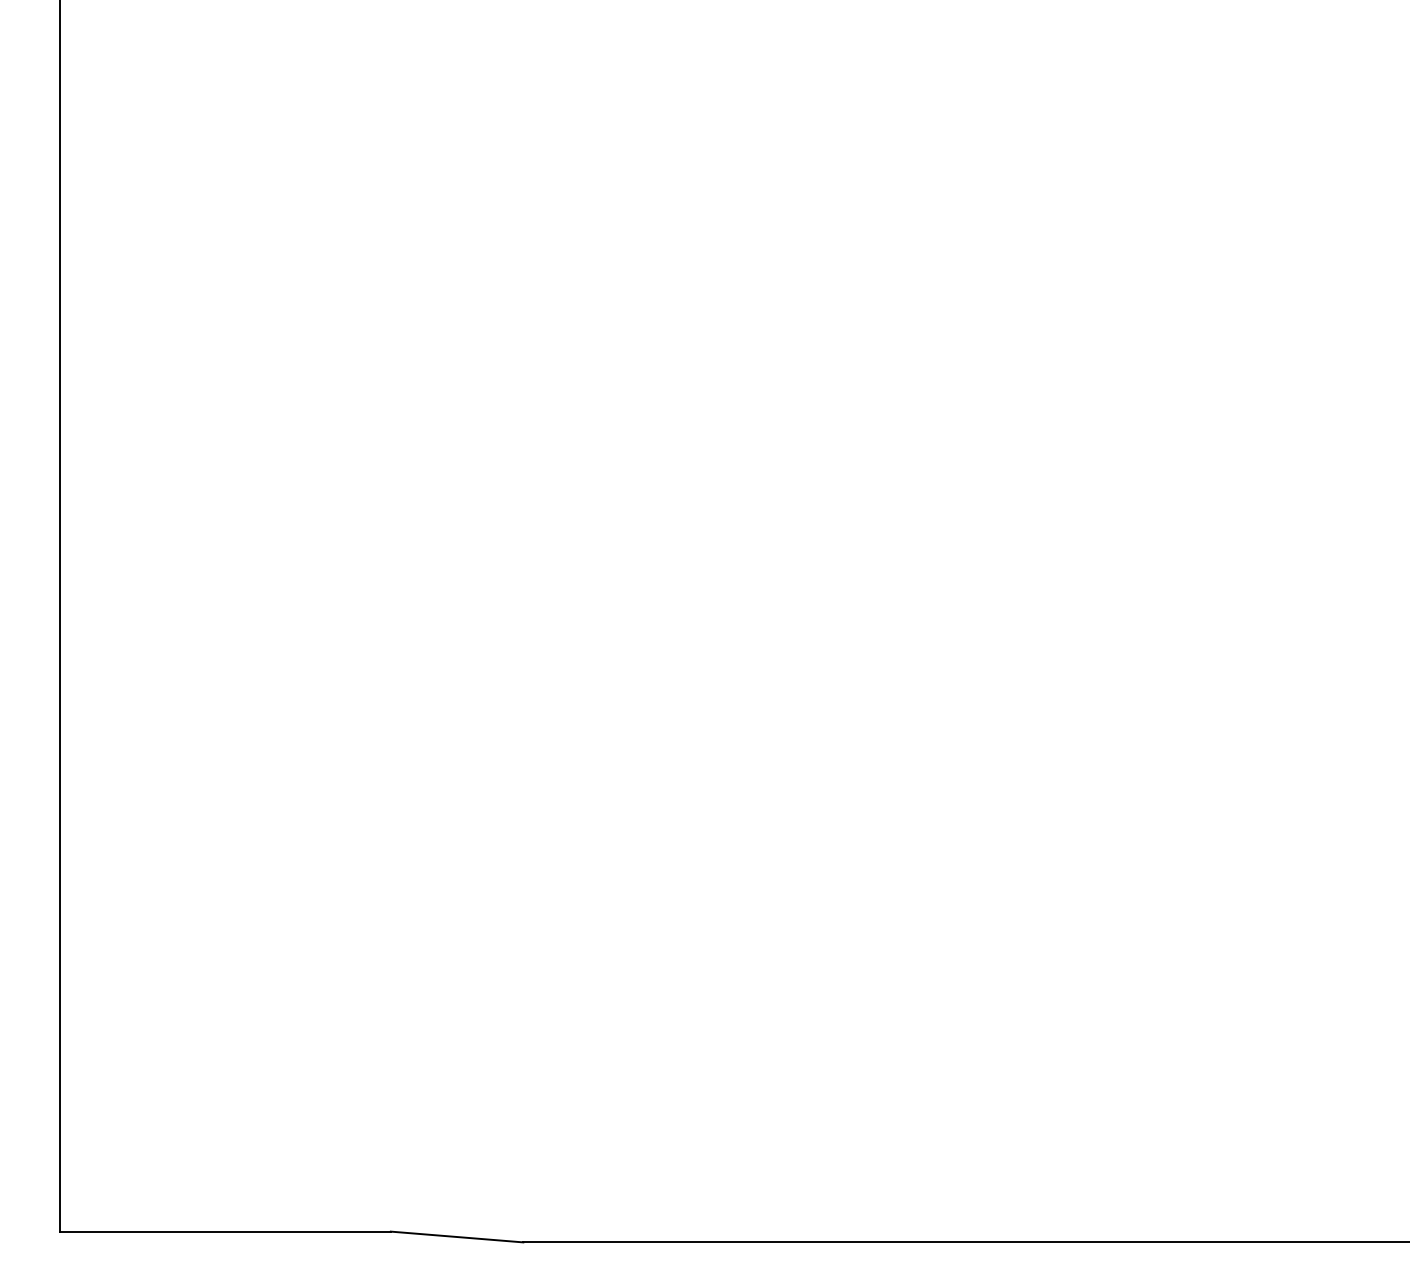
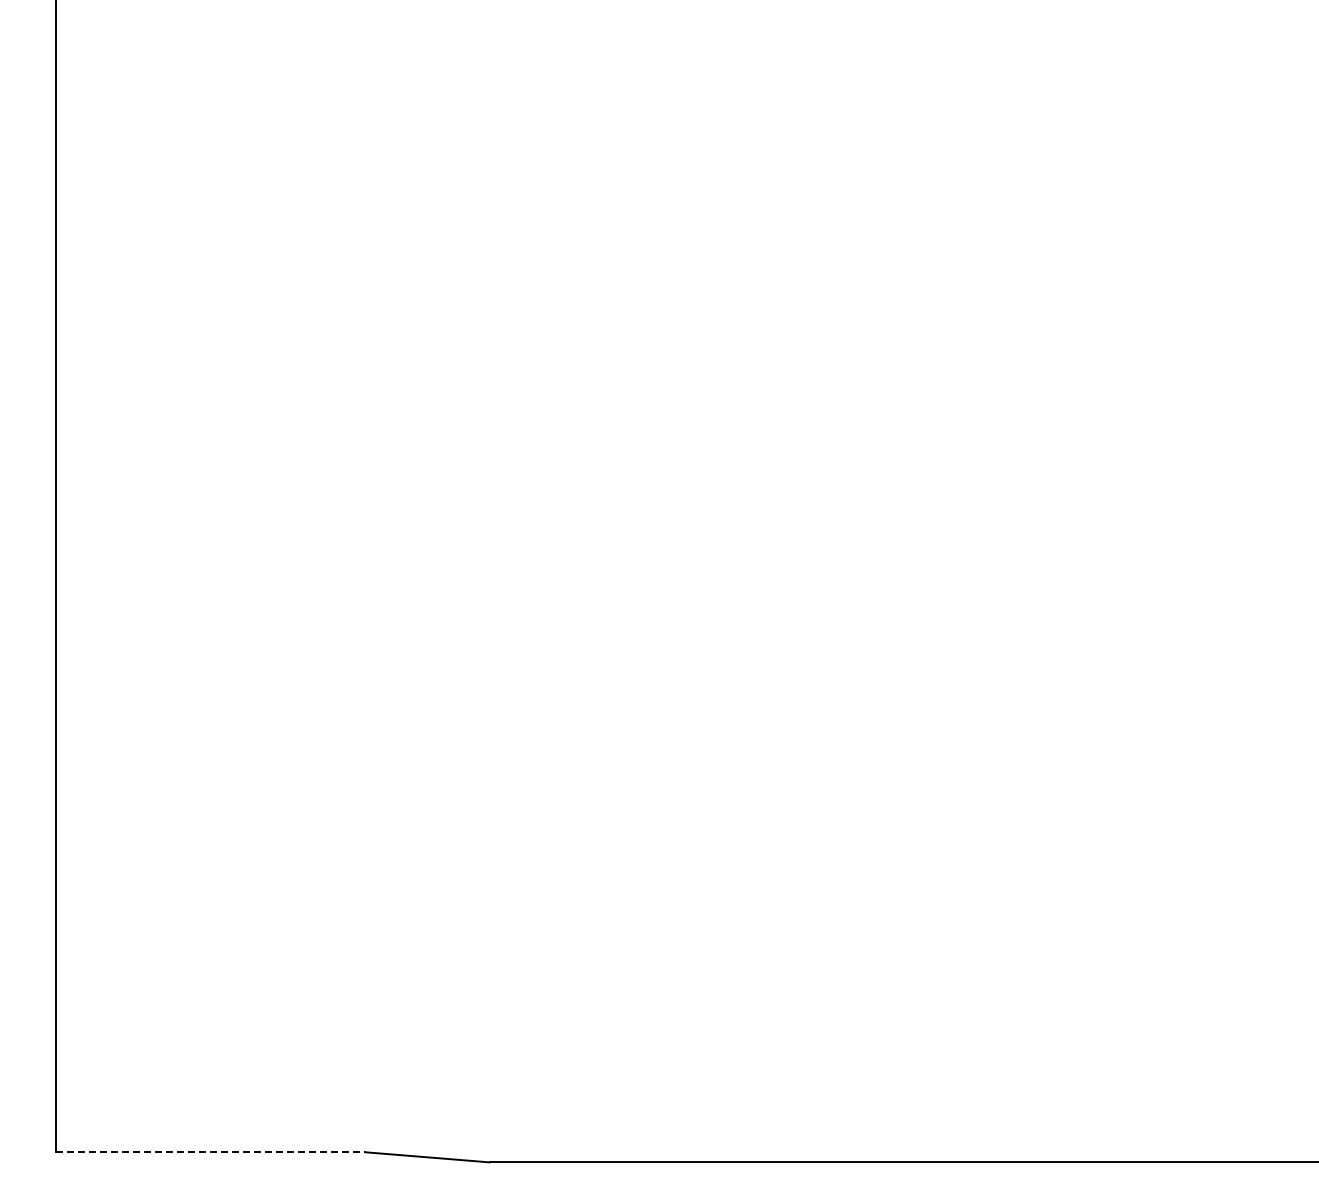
line: (225, 1231) -> (210, 1152), solid -> dashed

